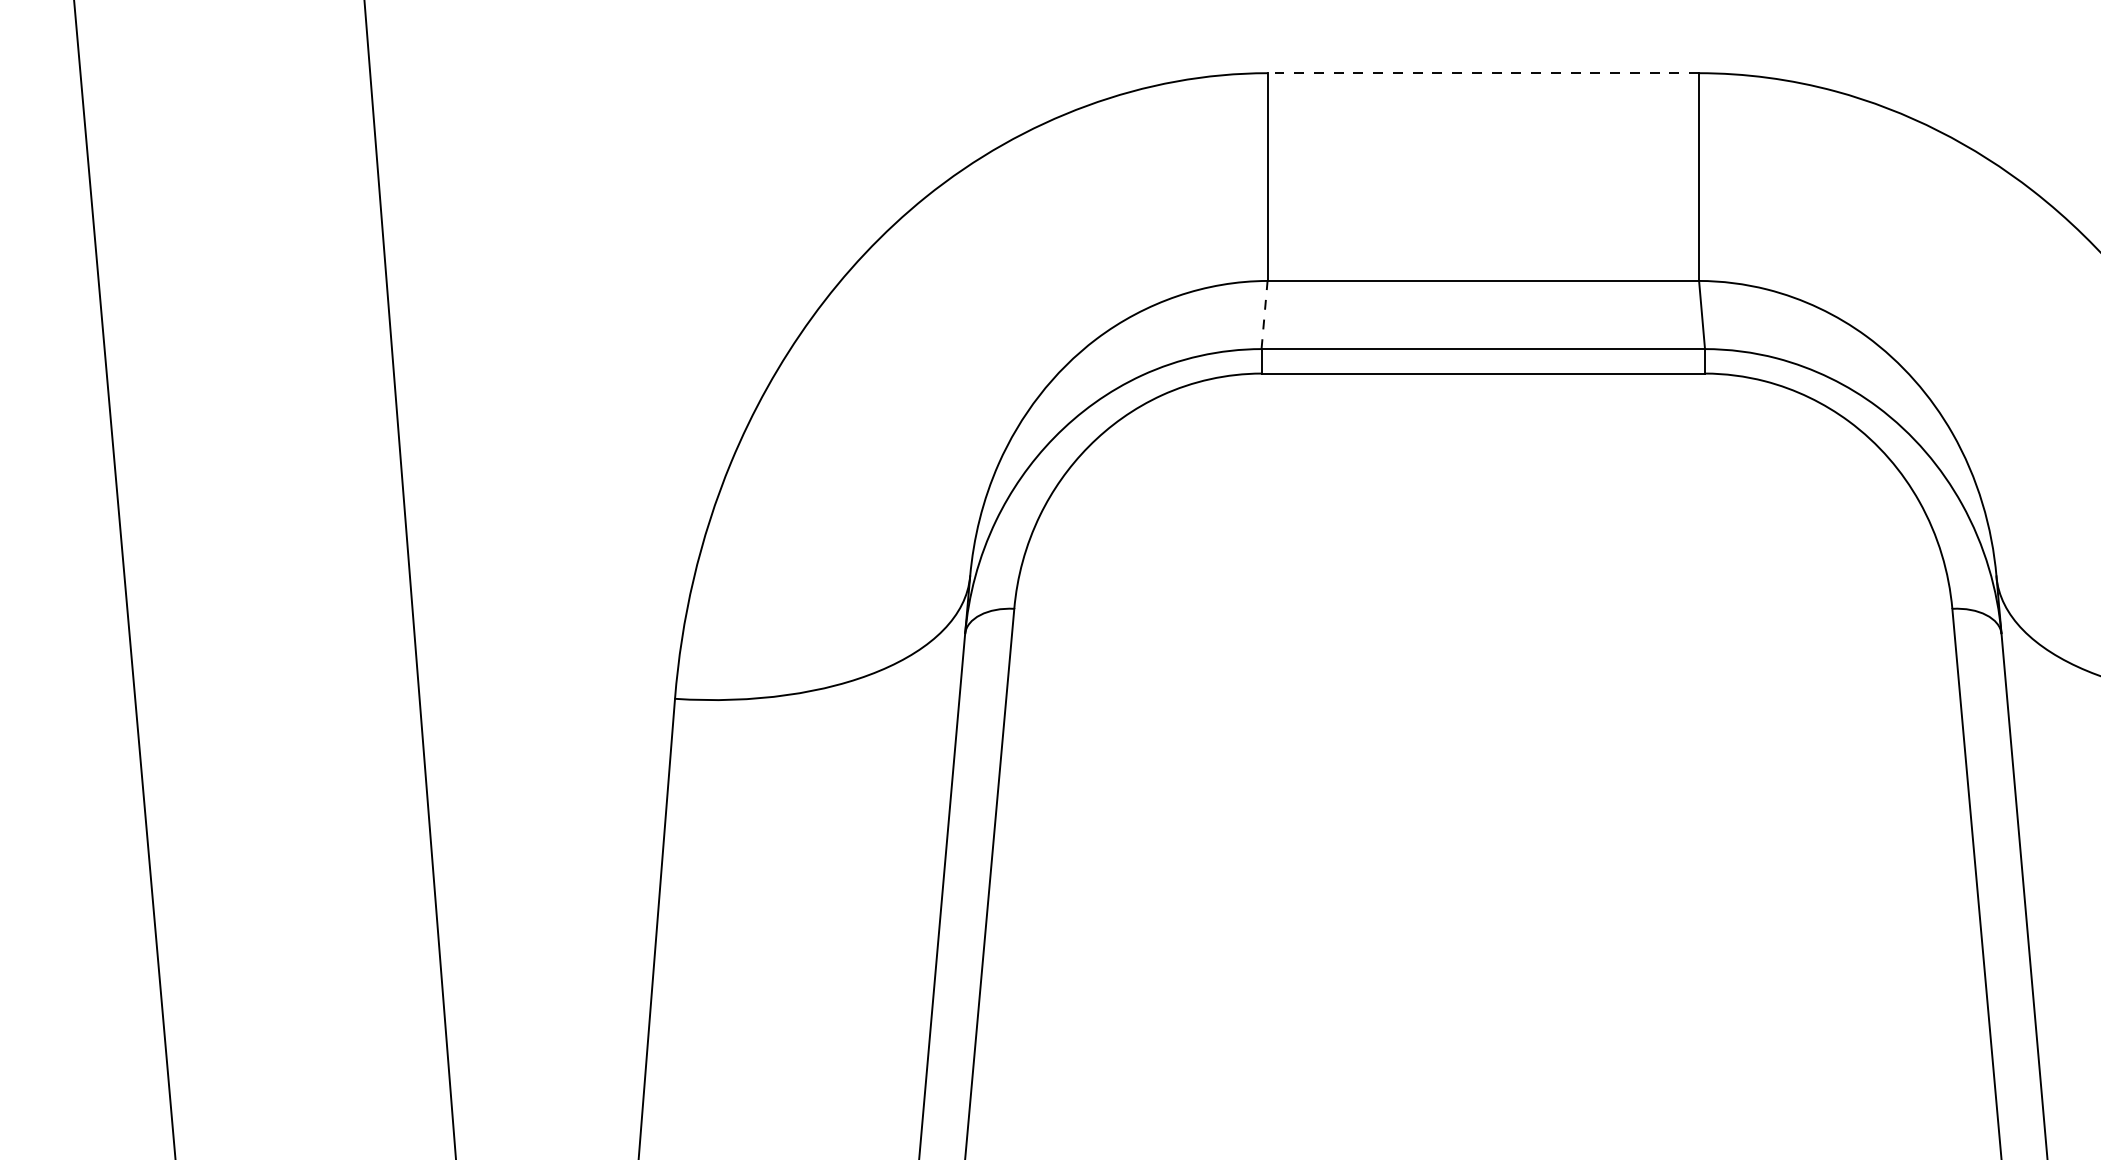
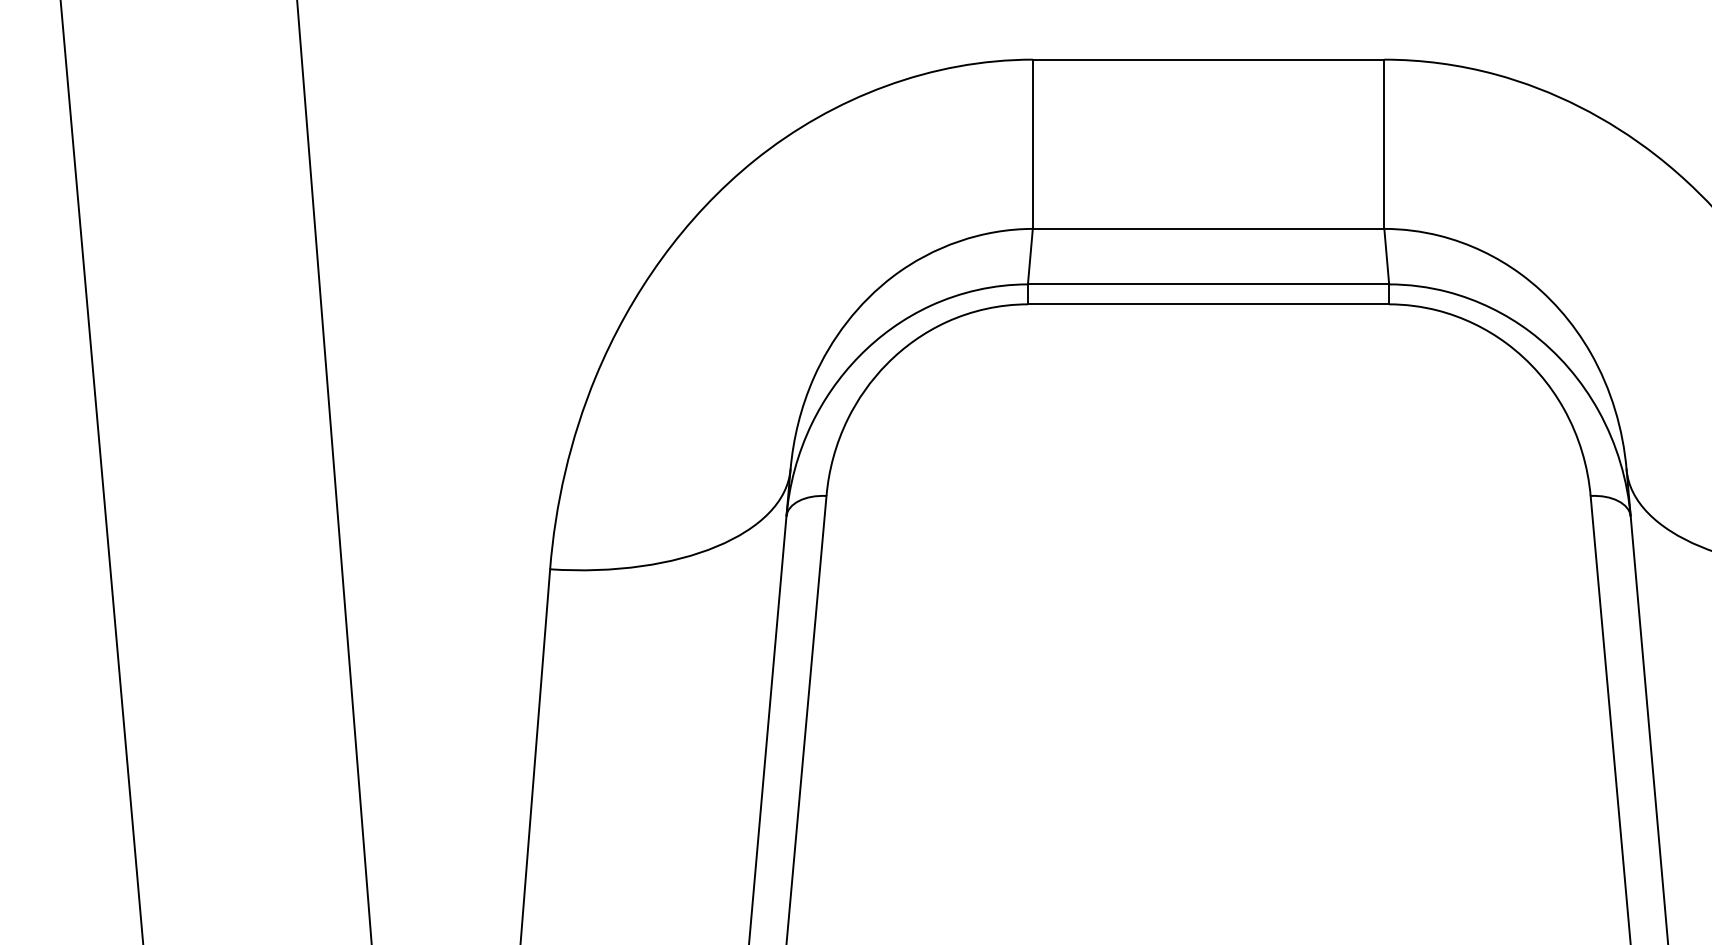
line: (1483, 73) -> (1208, 59), dashed -> solid
line: (1264, 314) -> (1030, 256), dashed -> solid

